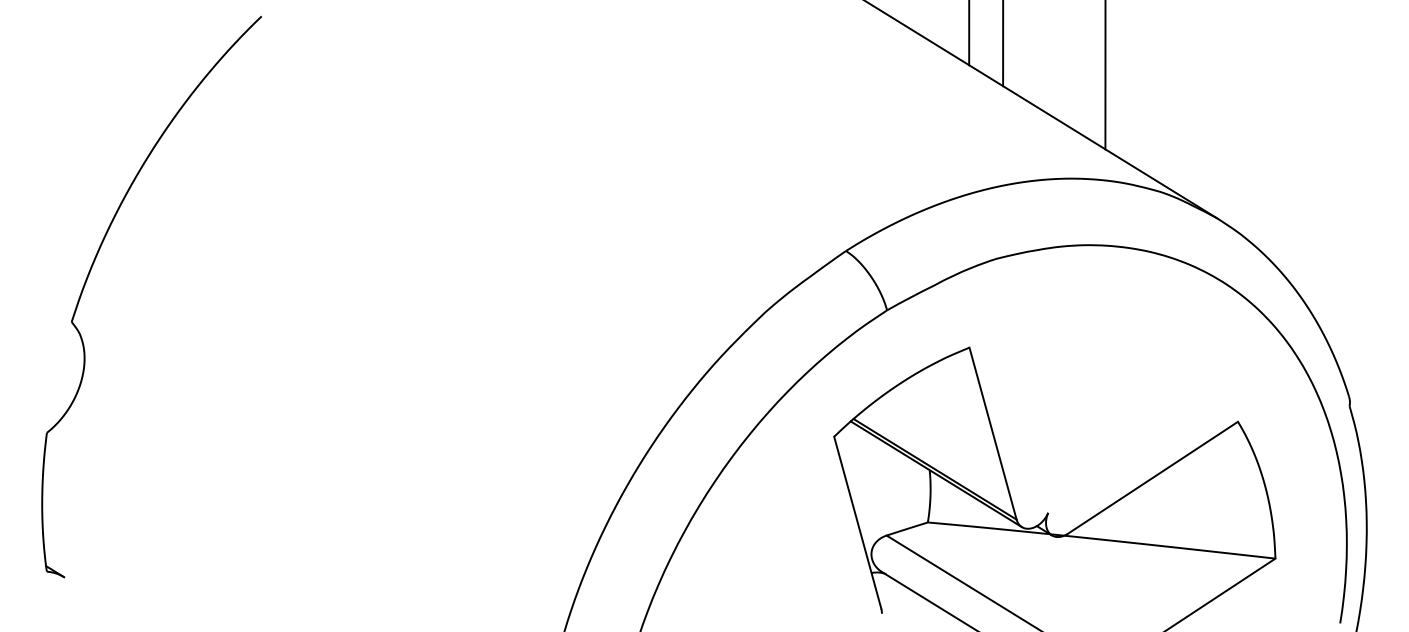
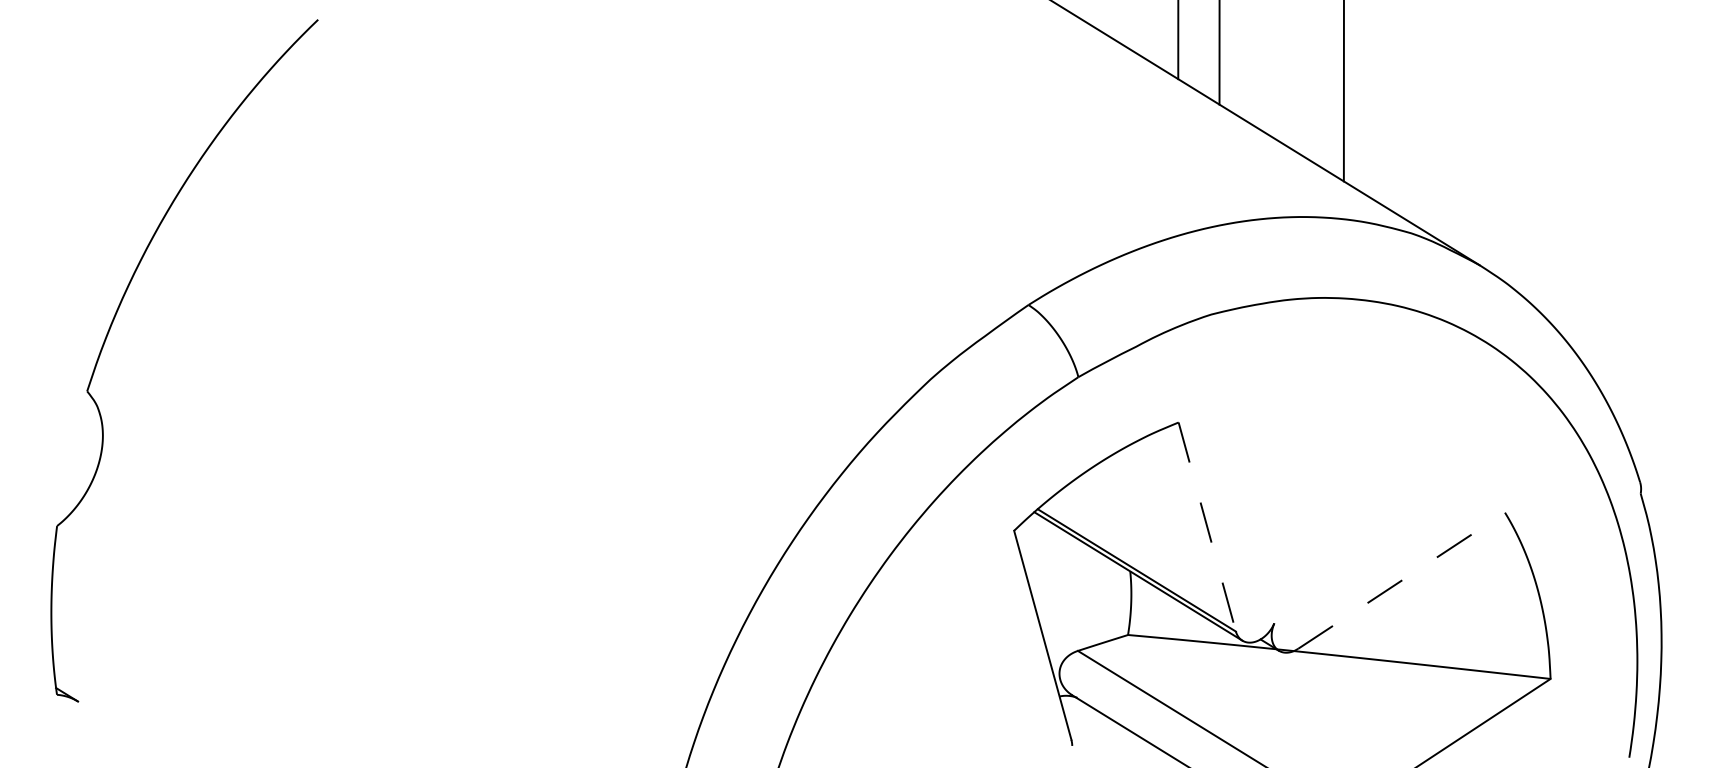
line: (993, 434) -> (1207, 527), solid -> dashed
line: (1152, 477) -> (1401, 580), solid -> dashed

